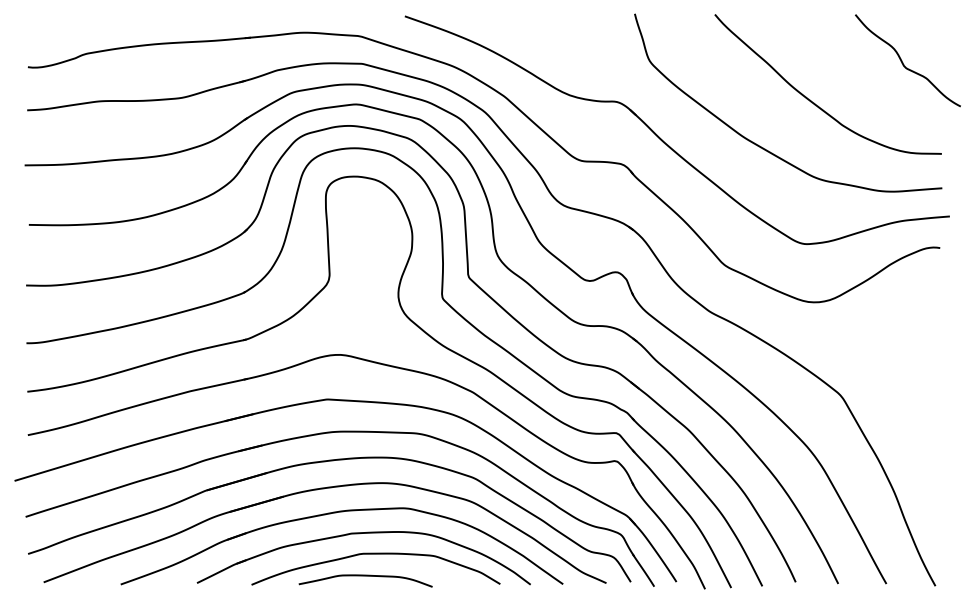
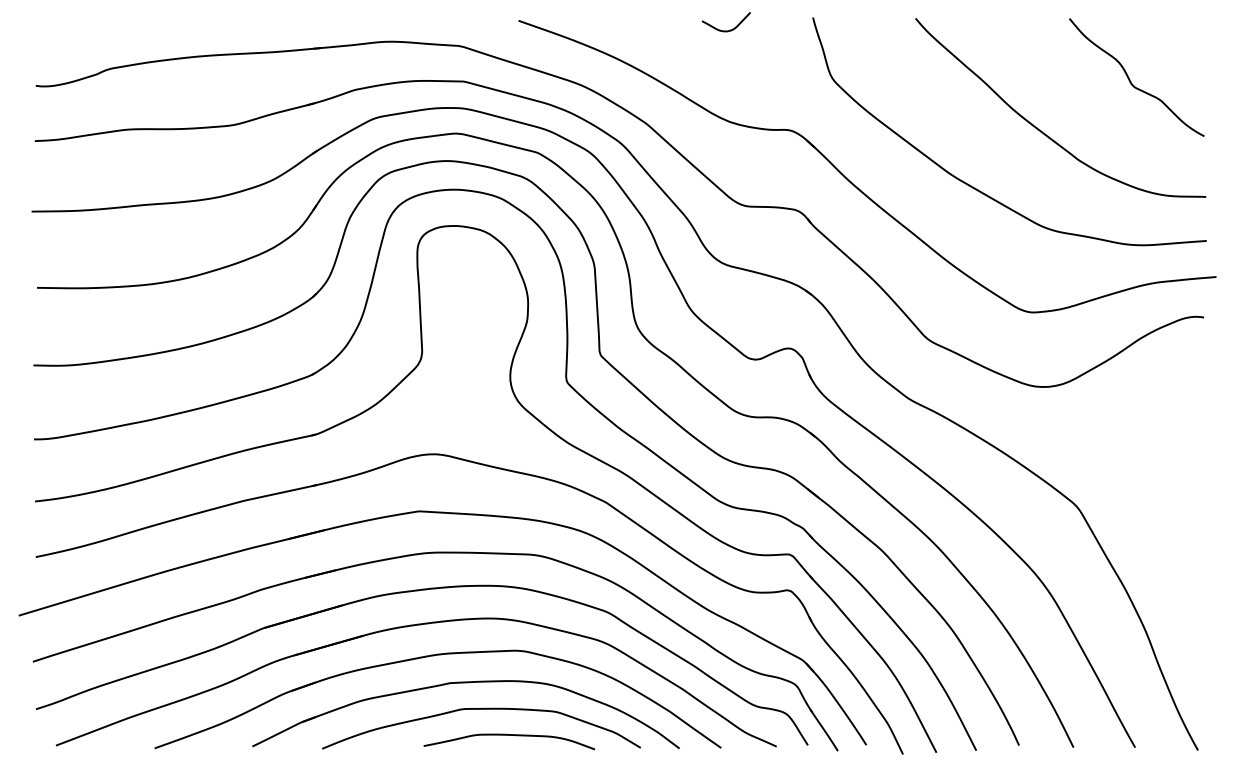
curve: (566, 23) -> (725, 30), added
curve: (903, 62) -> (1130, 79), moved
curve: (365, 576) -> (509, 735), moved

